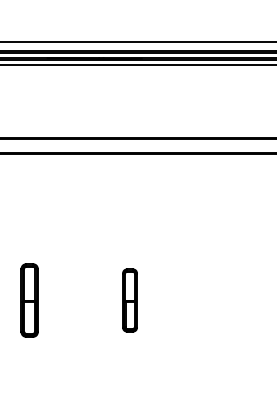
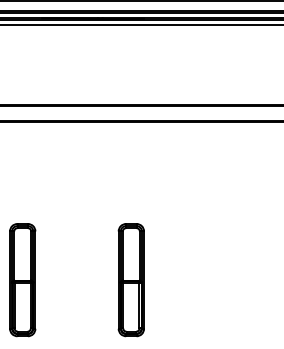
part: (29, 300) -> (22, 280), size x1.43
part: (129, 300) -> (130, 280), size x1.67

